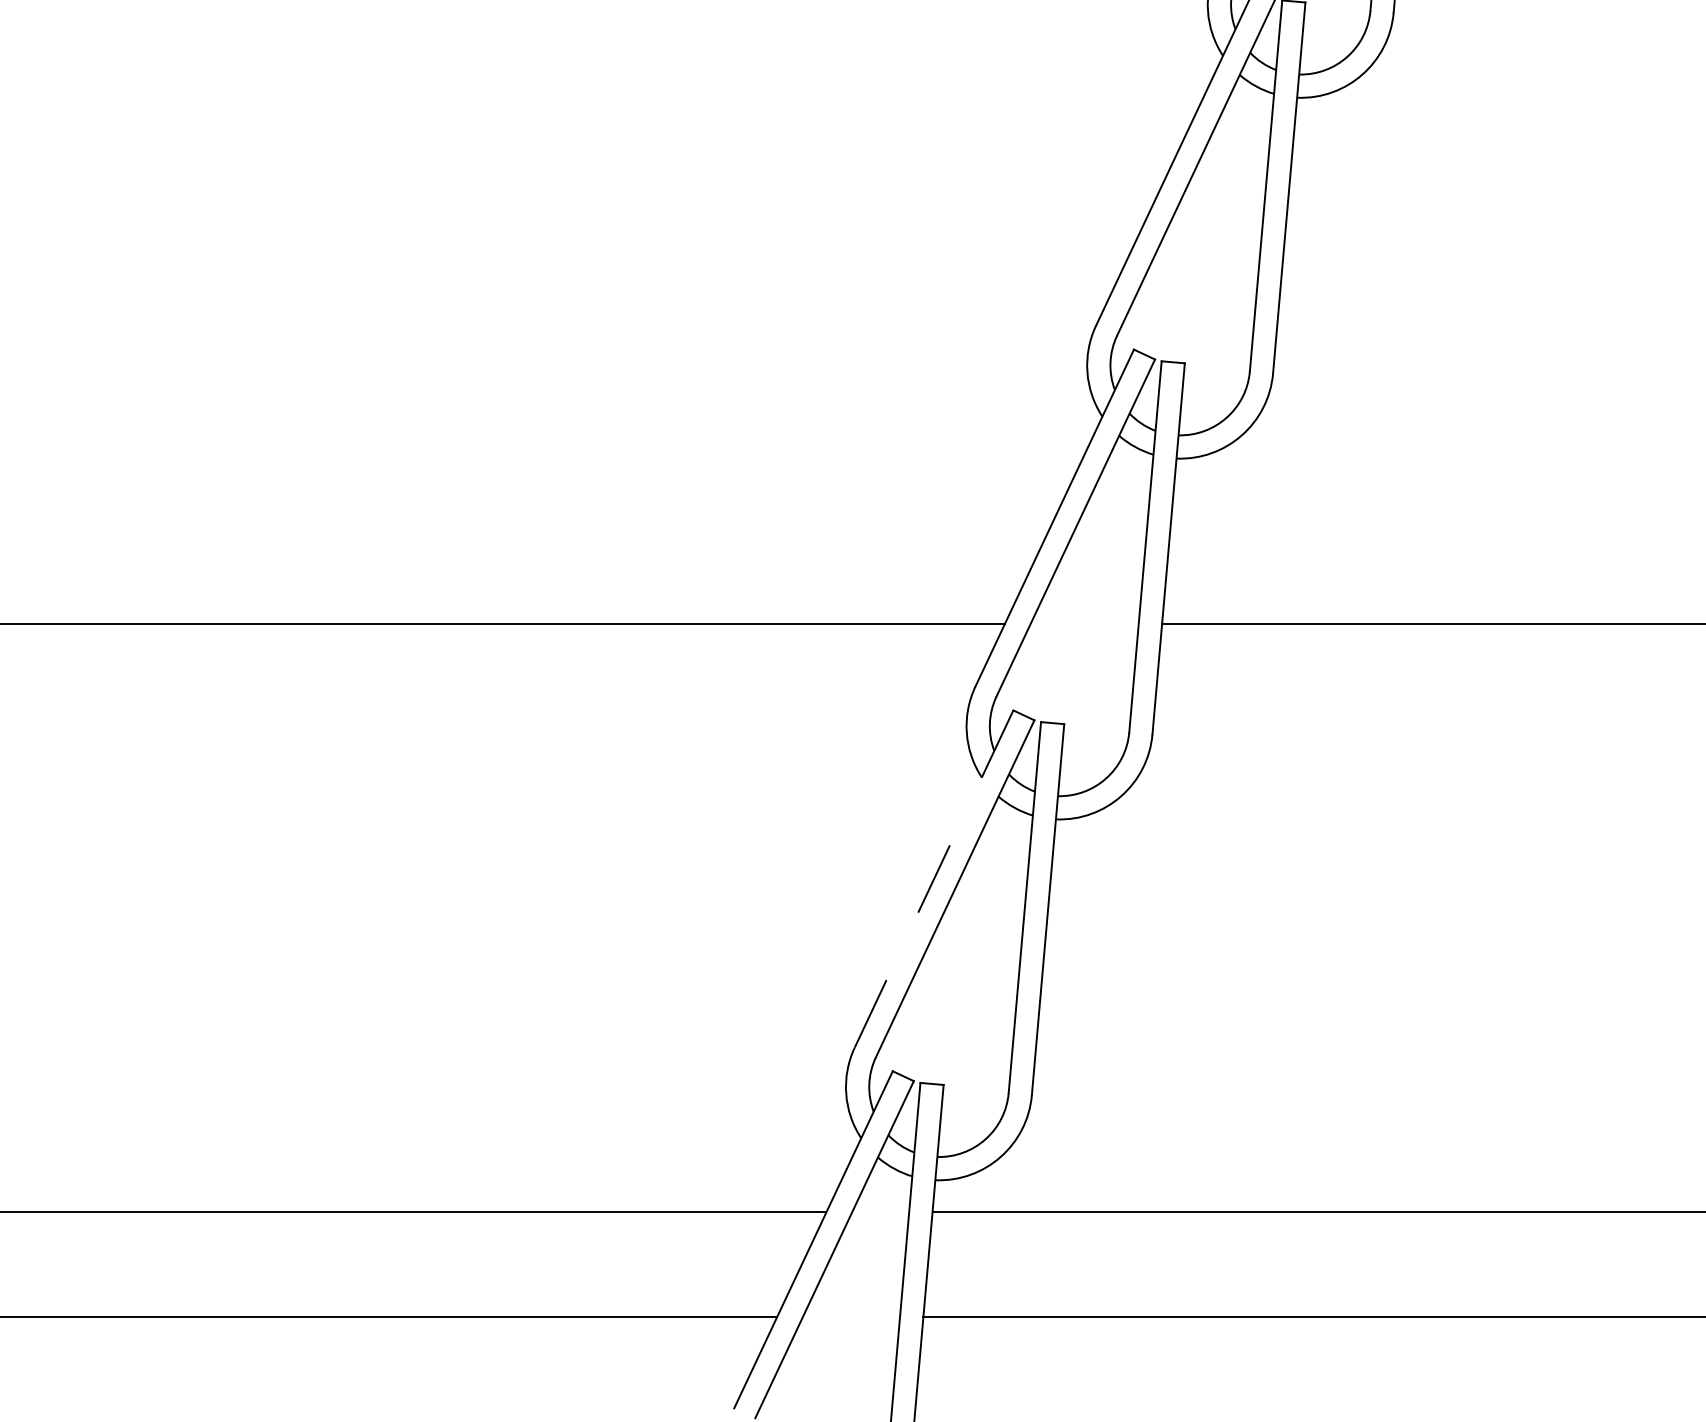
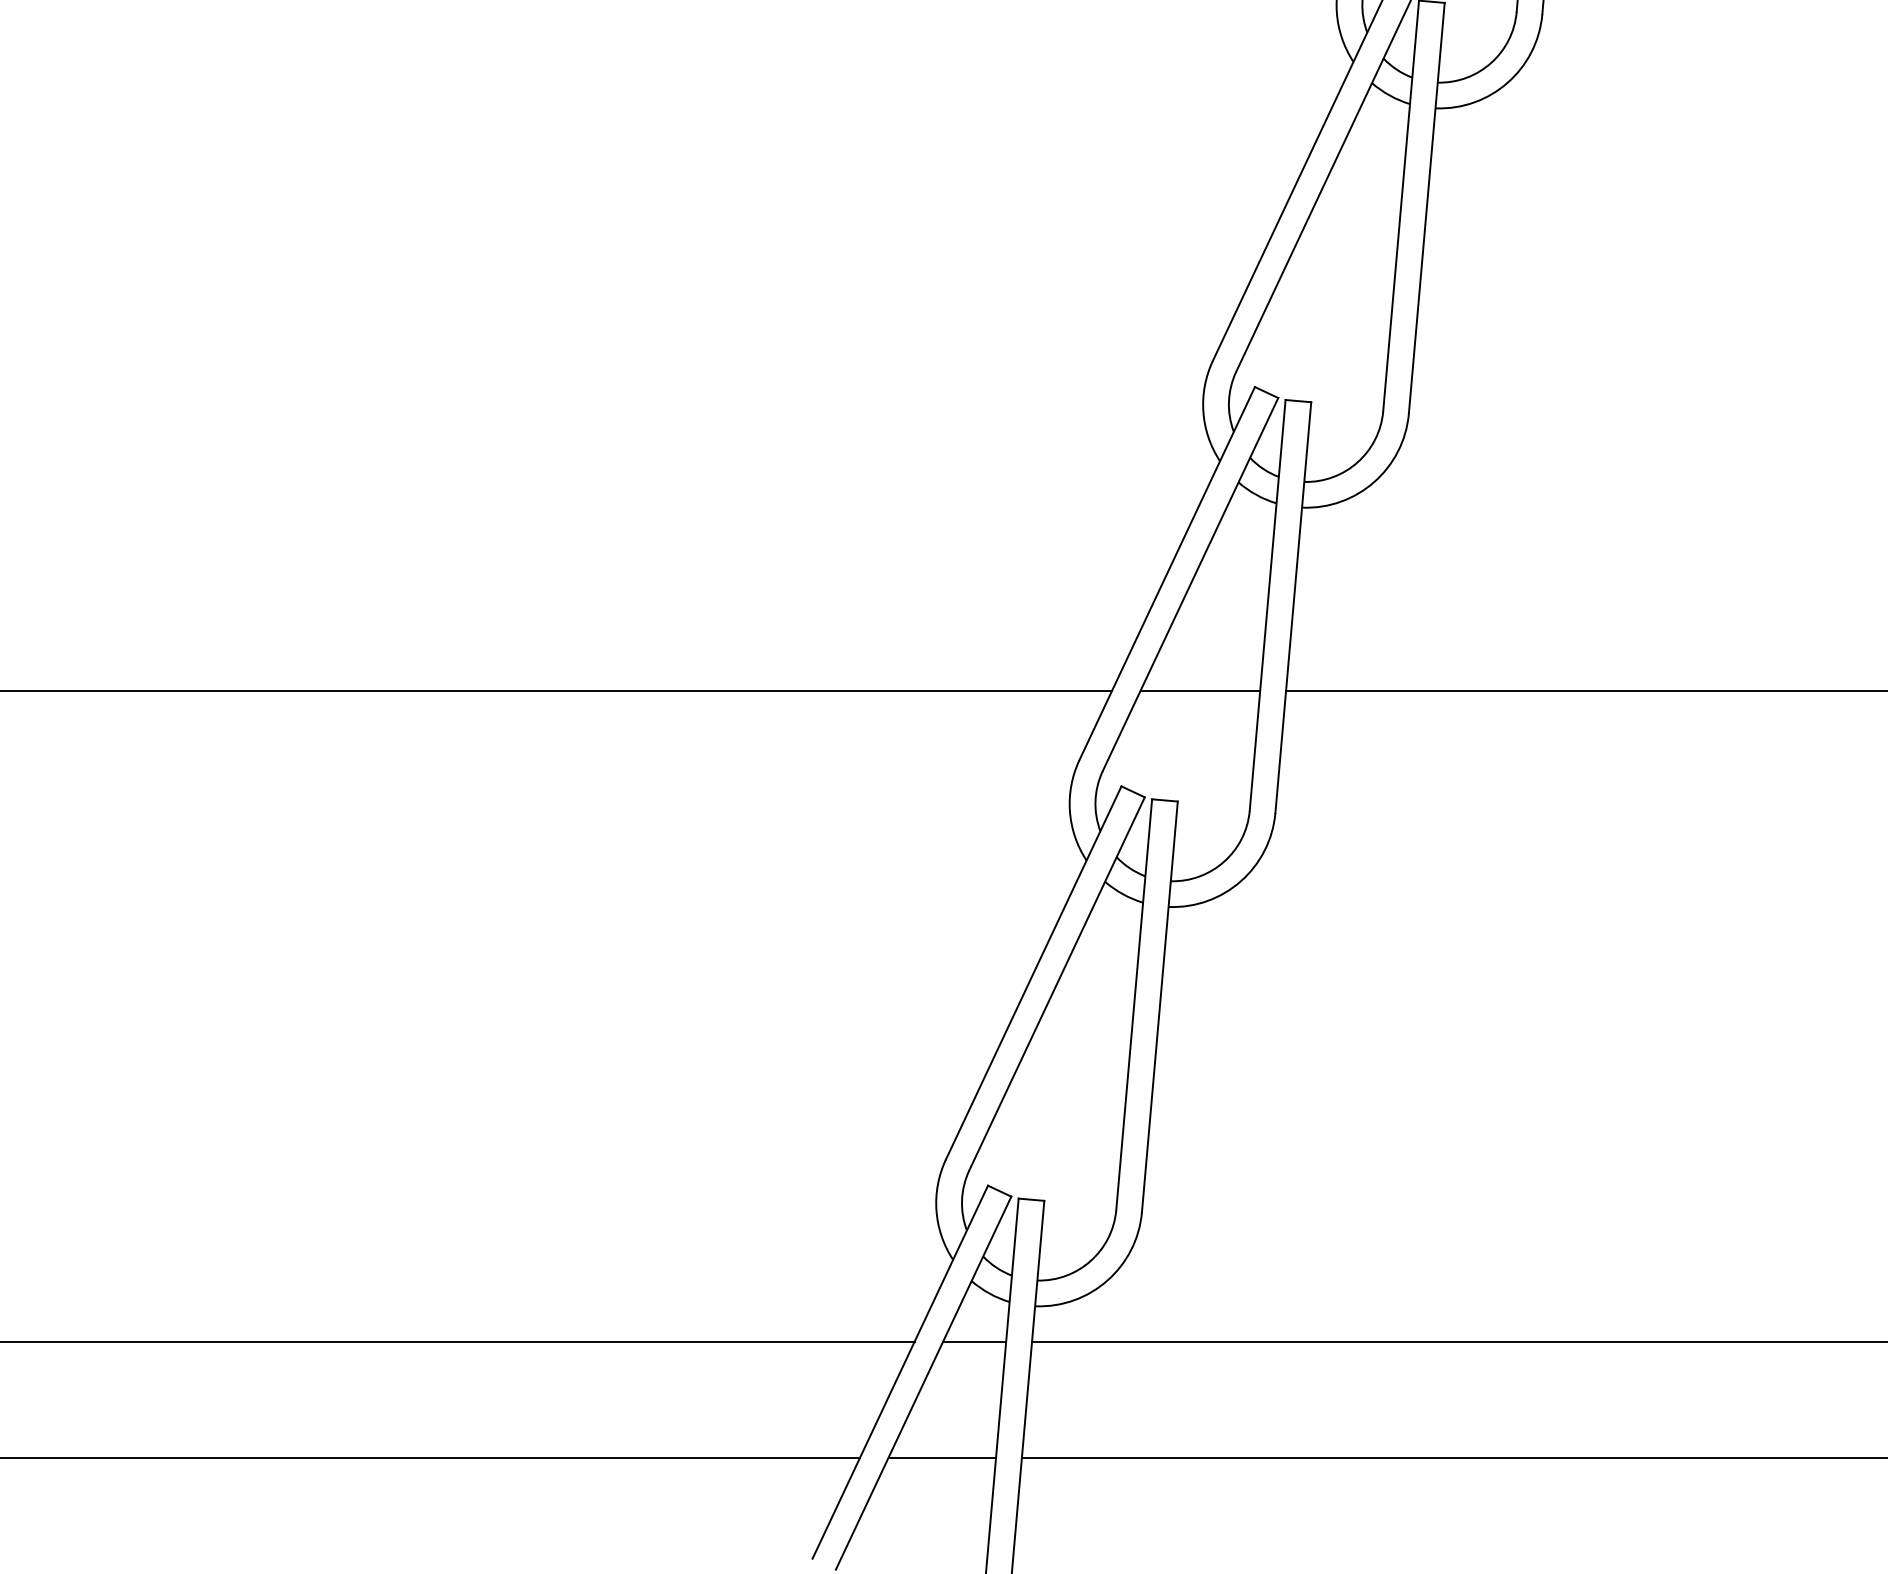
line: (1084, 623) -> (1200, 690), added
line: (933, 879) -> (1033, 973), dashed -> solid
line: (880, 1212) -> (974, 1341), added
line: (851, 1316) -> (942, 1457), added

